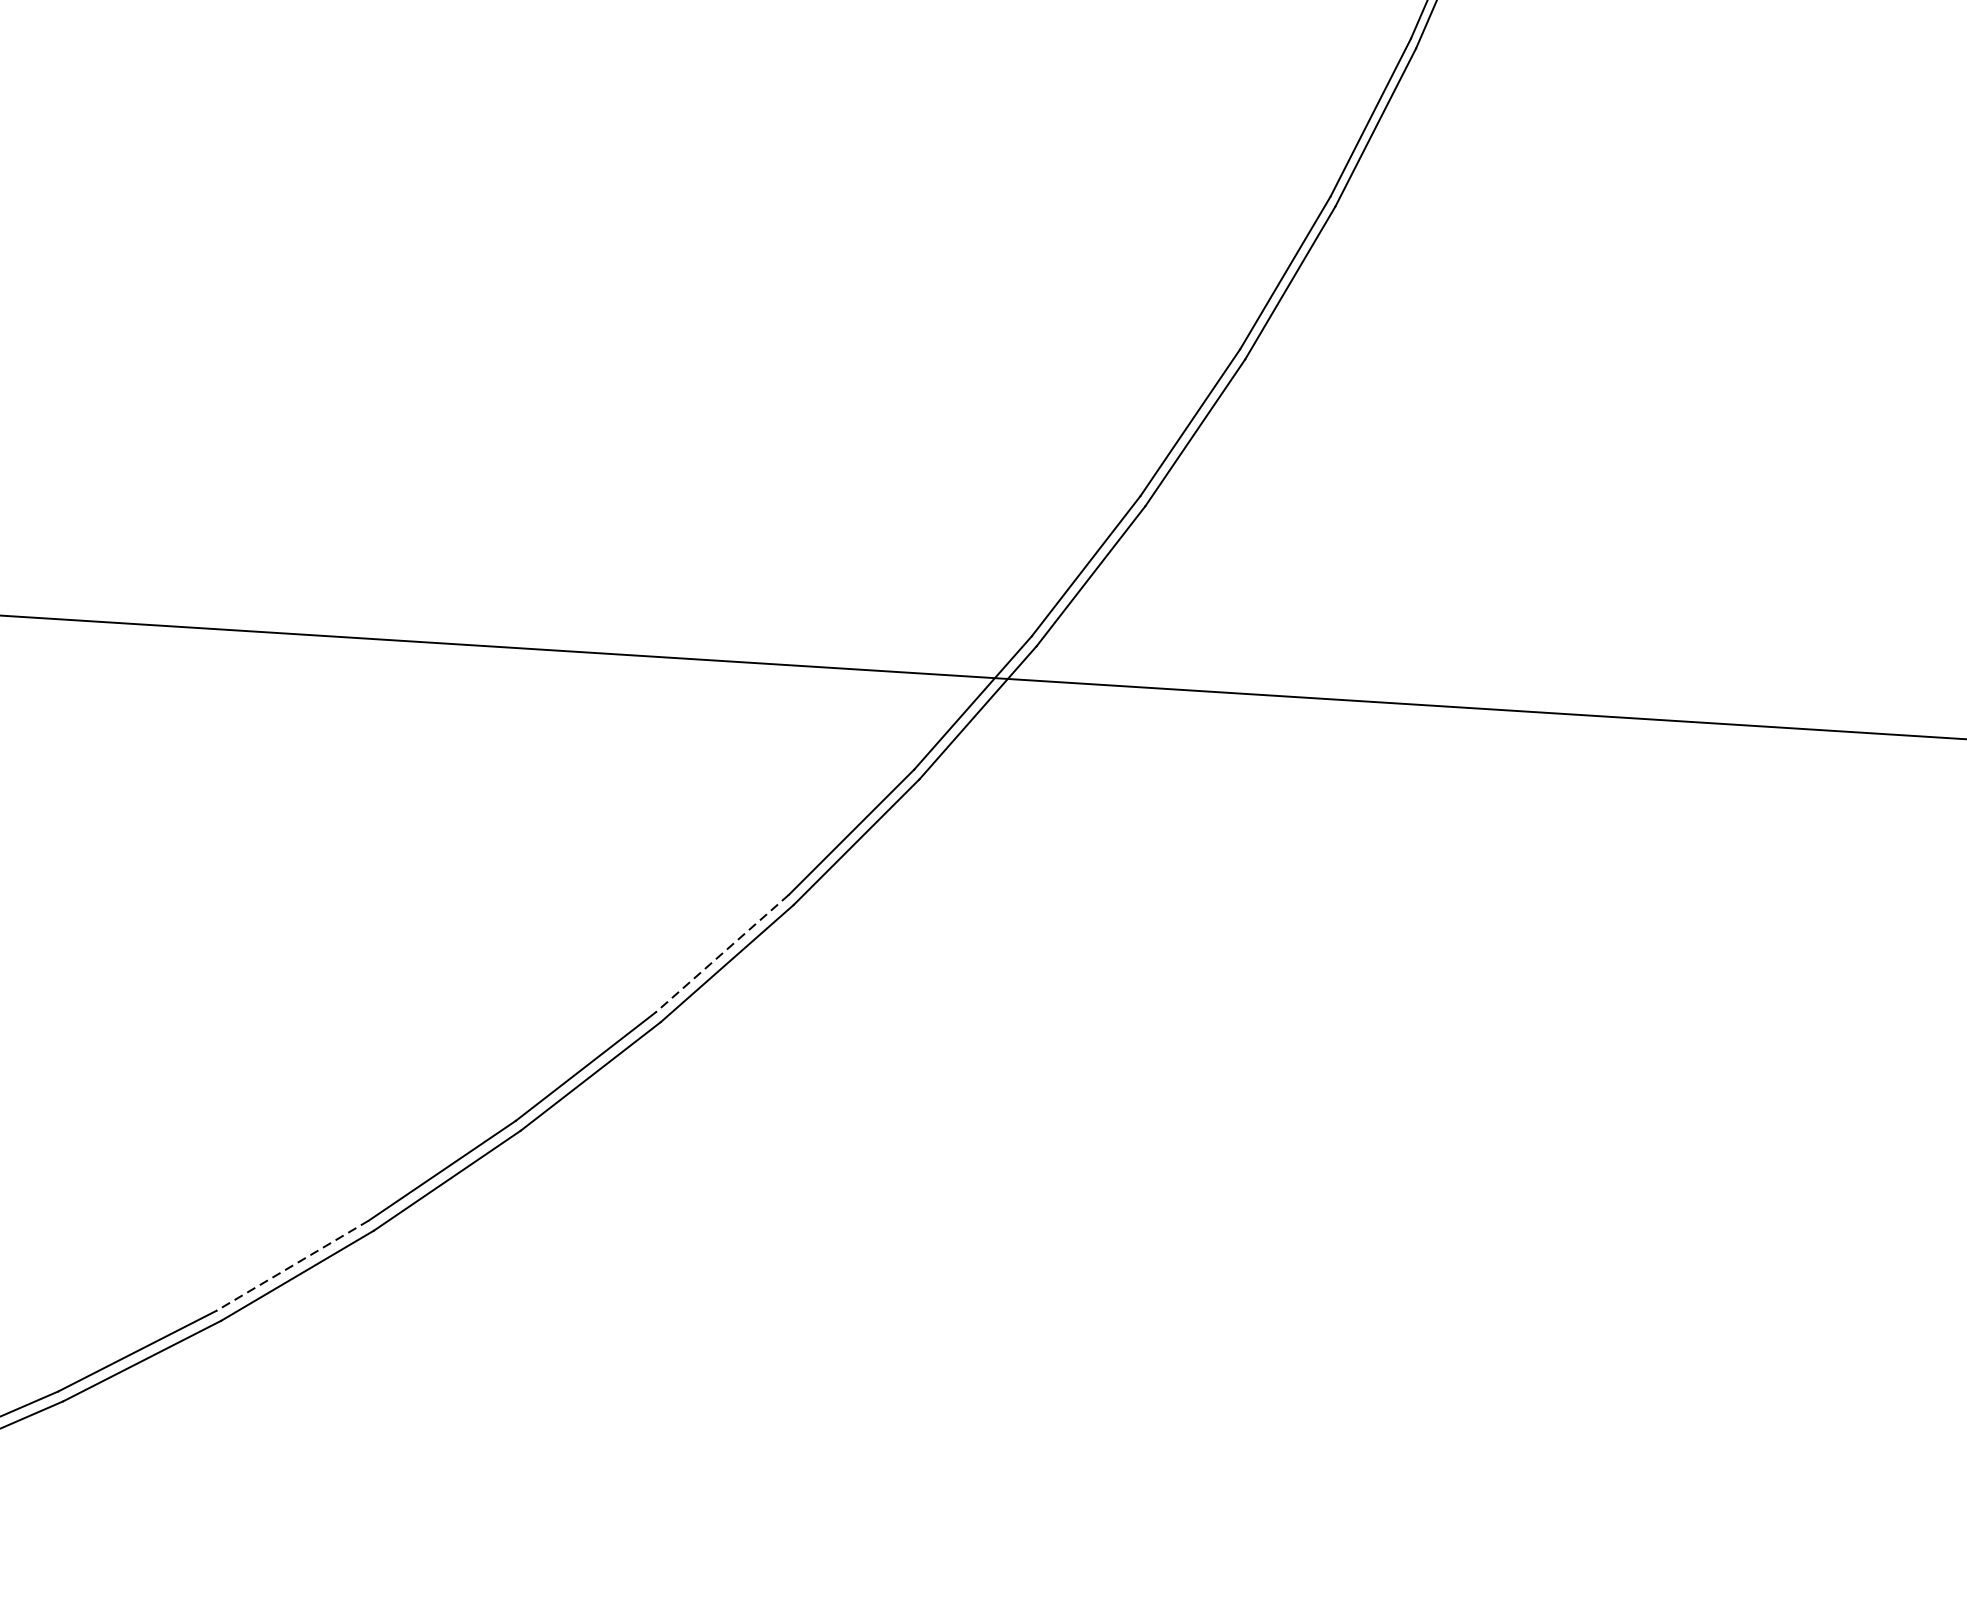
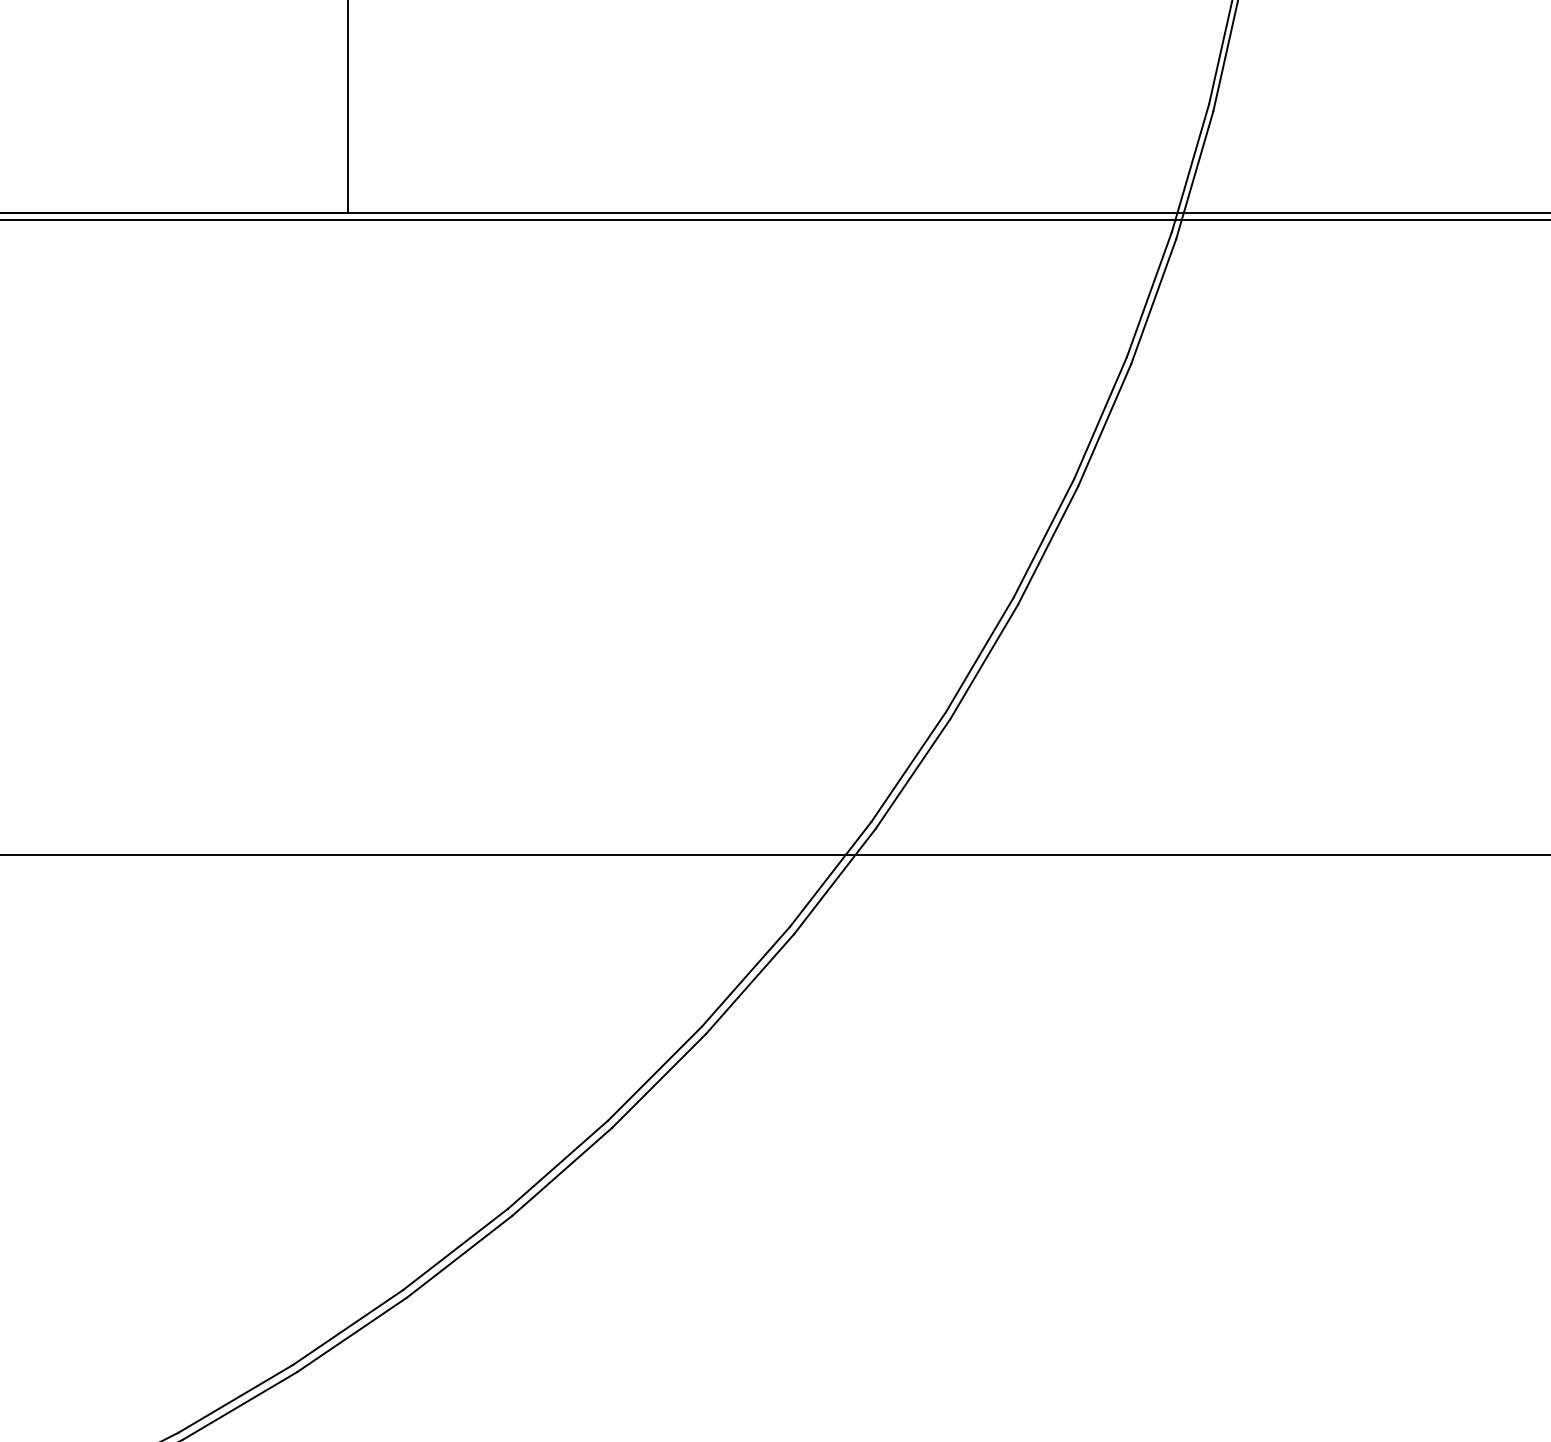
line: (721, 954) -> (654, 1074), dashed -> solid
line: (291, 1265) -> (347, 1327), dashed -> solid

